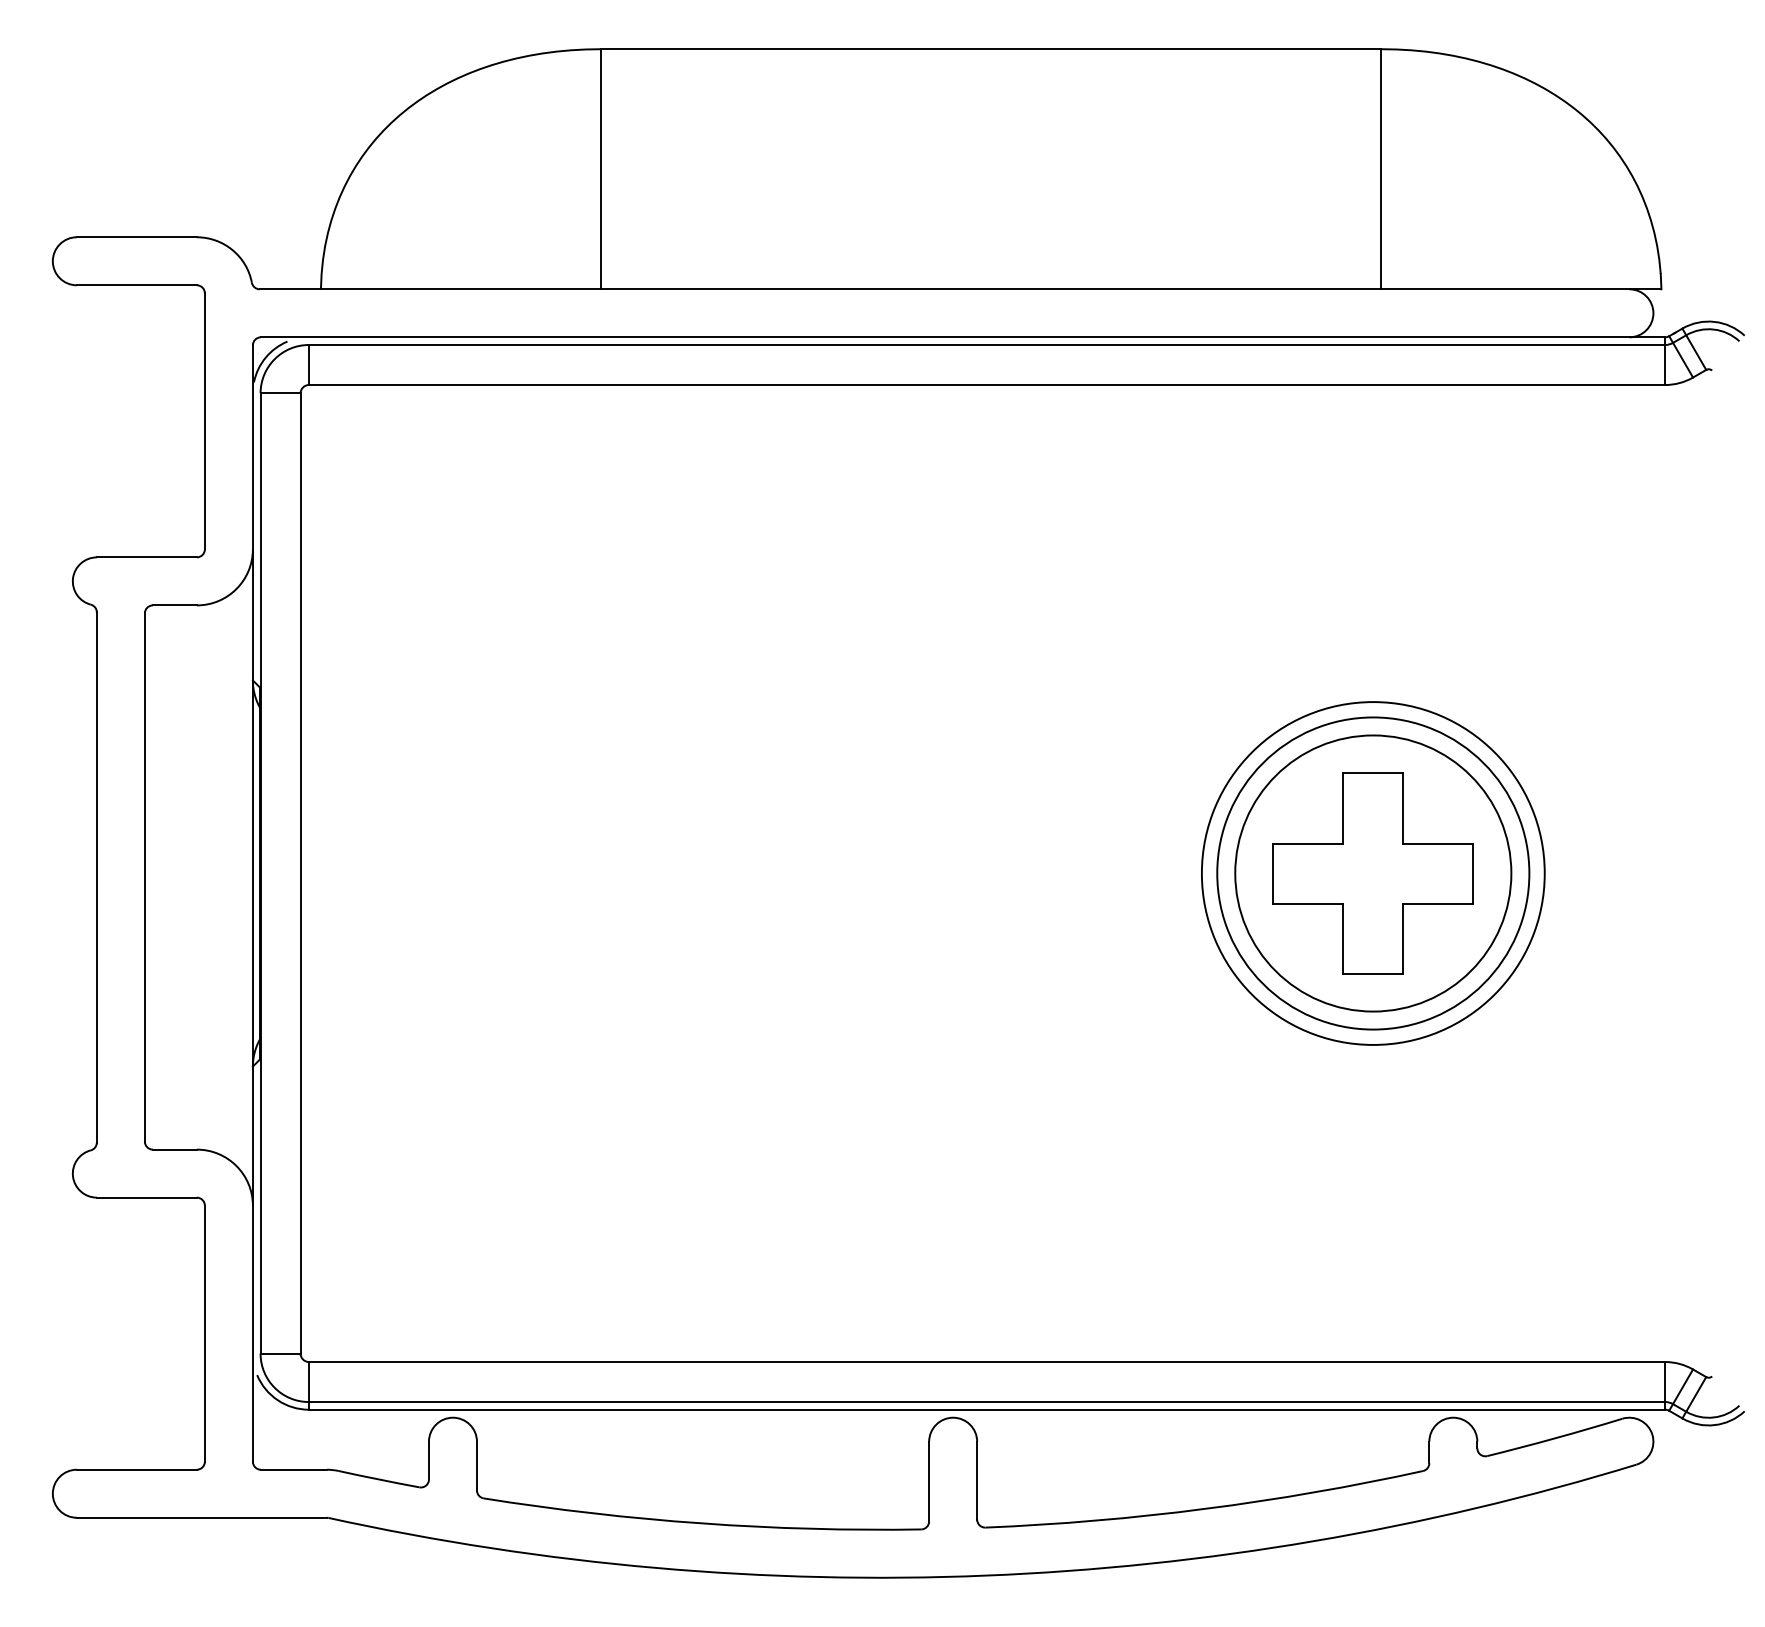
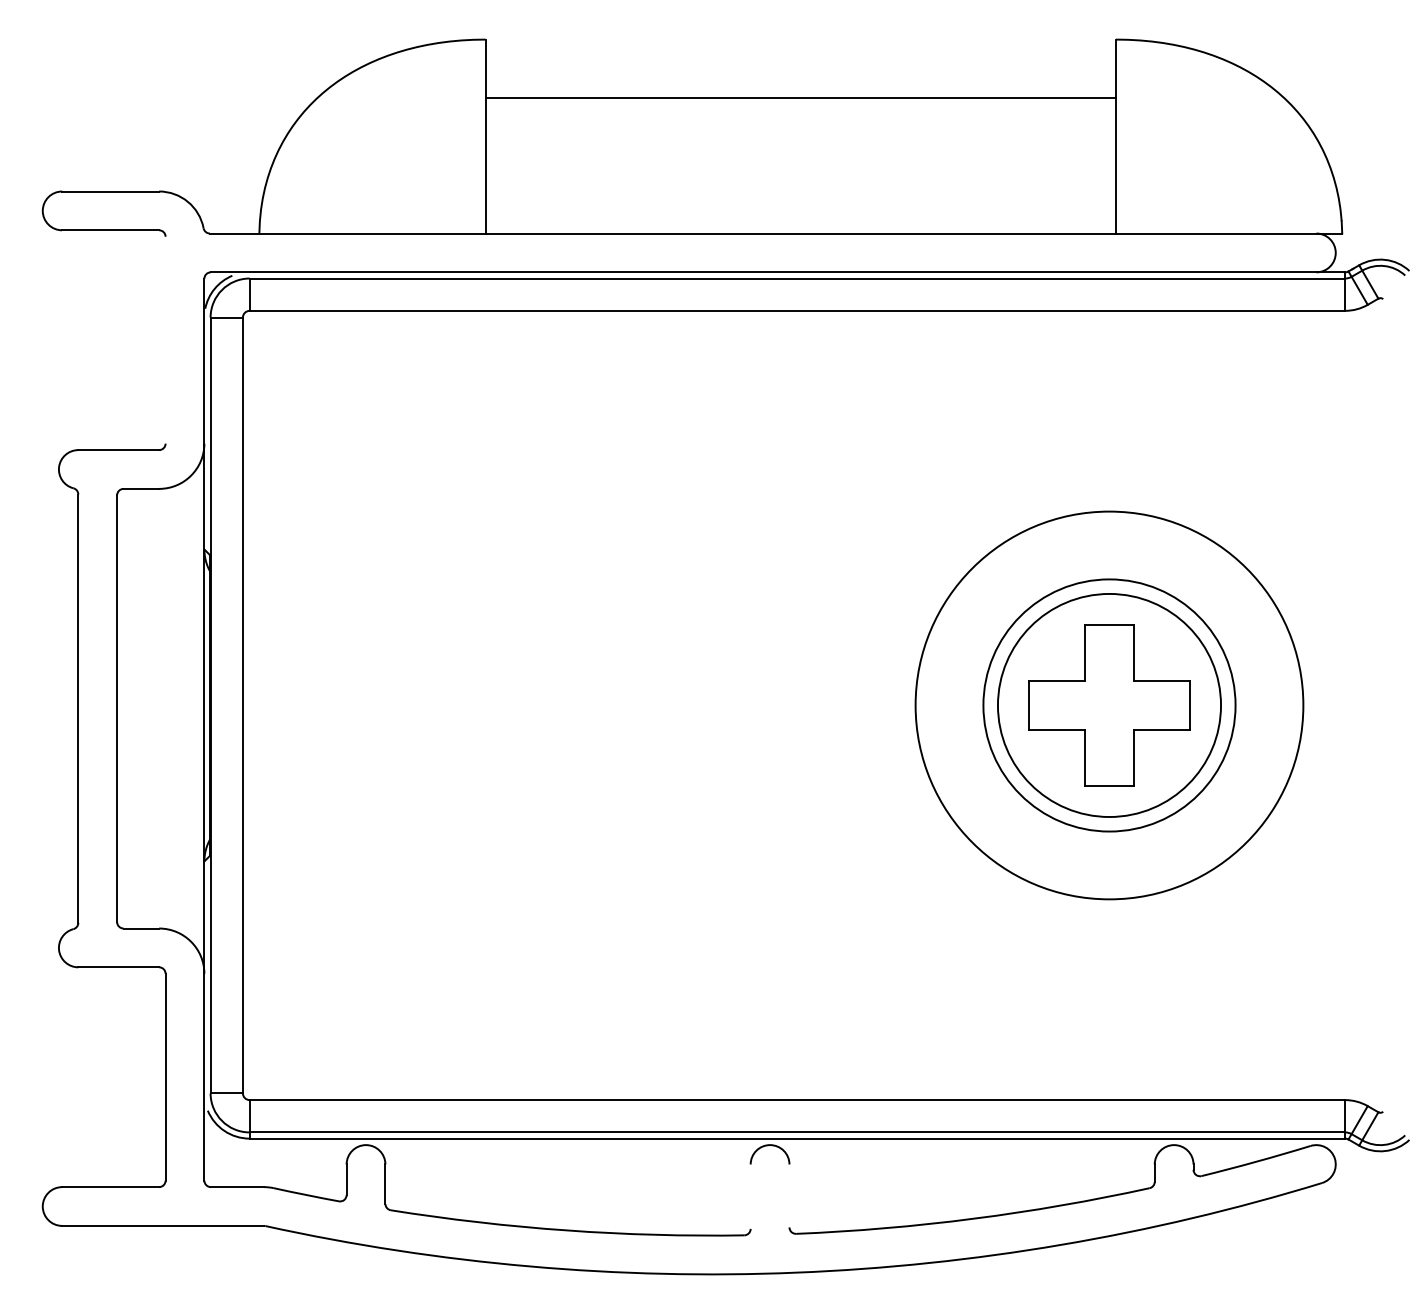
line: (990, 49) -> (800, 97), moved
line: (204, 420) -> (165, 339), removed
circle: (1373, 873) -> (1109, 705), size x1.4
line: (977, 1480) -> (789, 1195), removed
line: (928, 1481) -> (750, 1196), removed

